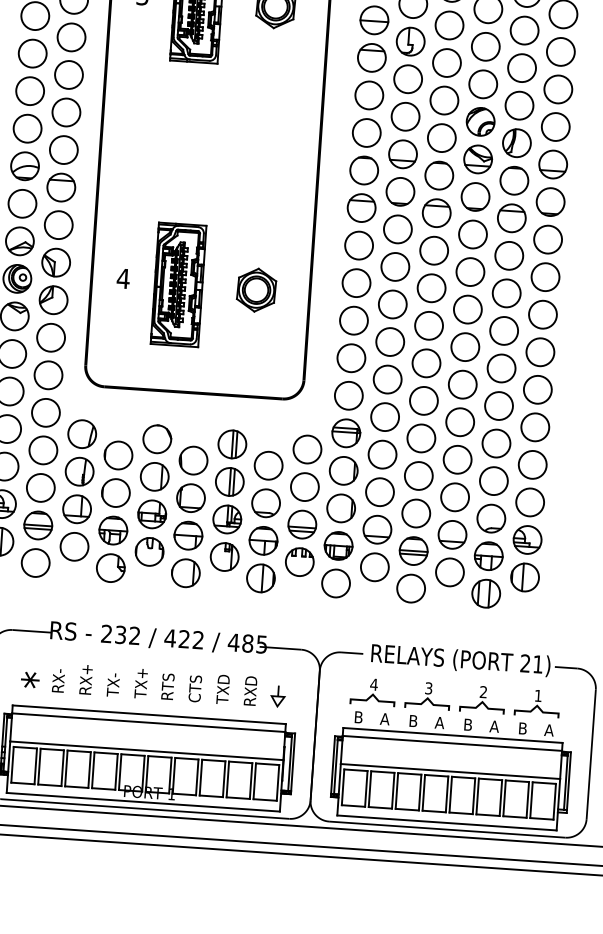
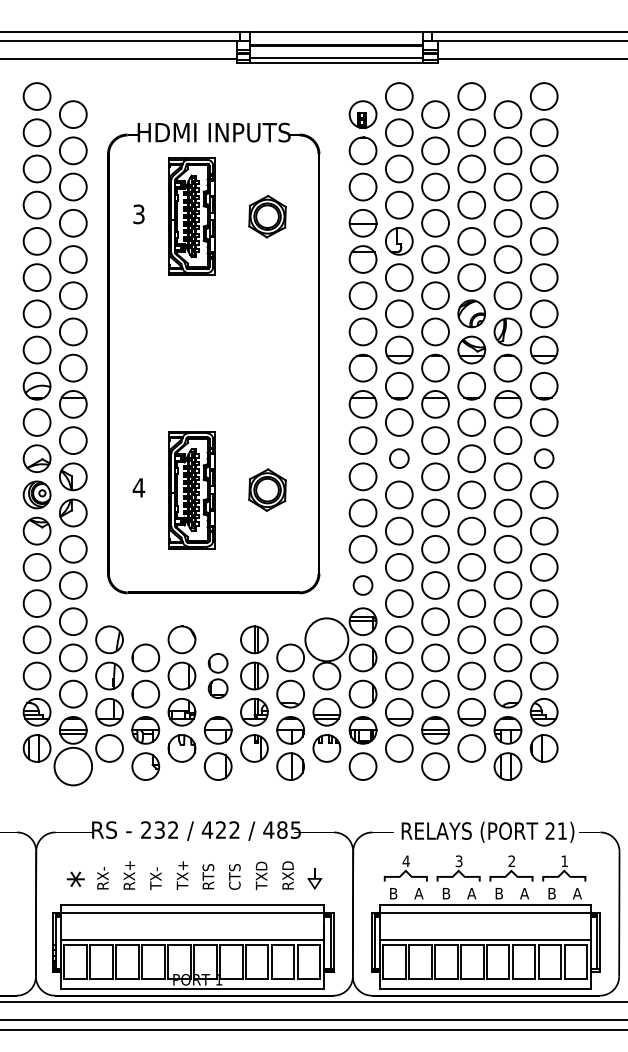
circle: (395, 266) -> (399, 458), size x0.7
circle: (544, 276) -> (543, 458), size x0.7
circle: (348, 395) -> (362, 585), size x0.7
circle: (307, 449) -> (326, 639), size x1.6
part: (191, 478) -> (217, 675), size x0.7
circle: (34, 562) -> (72, 766), size x1.4

